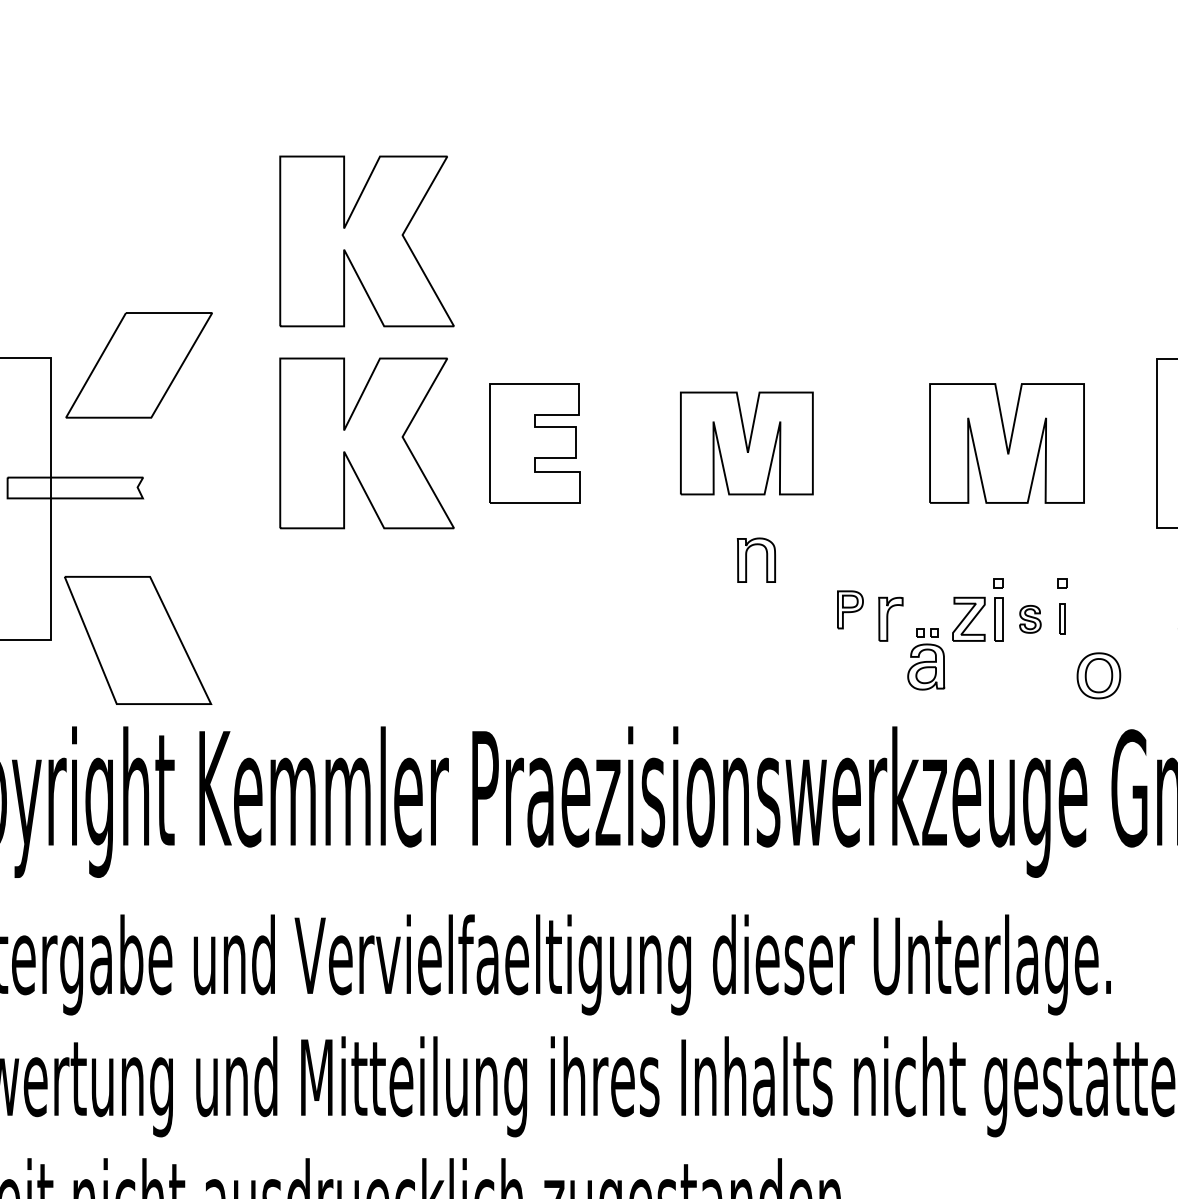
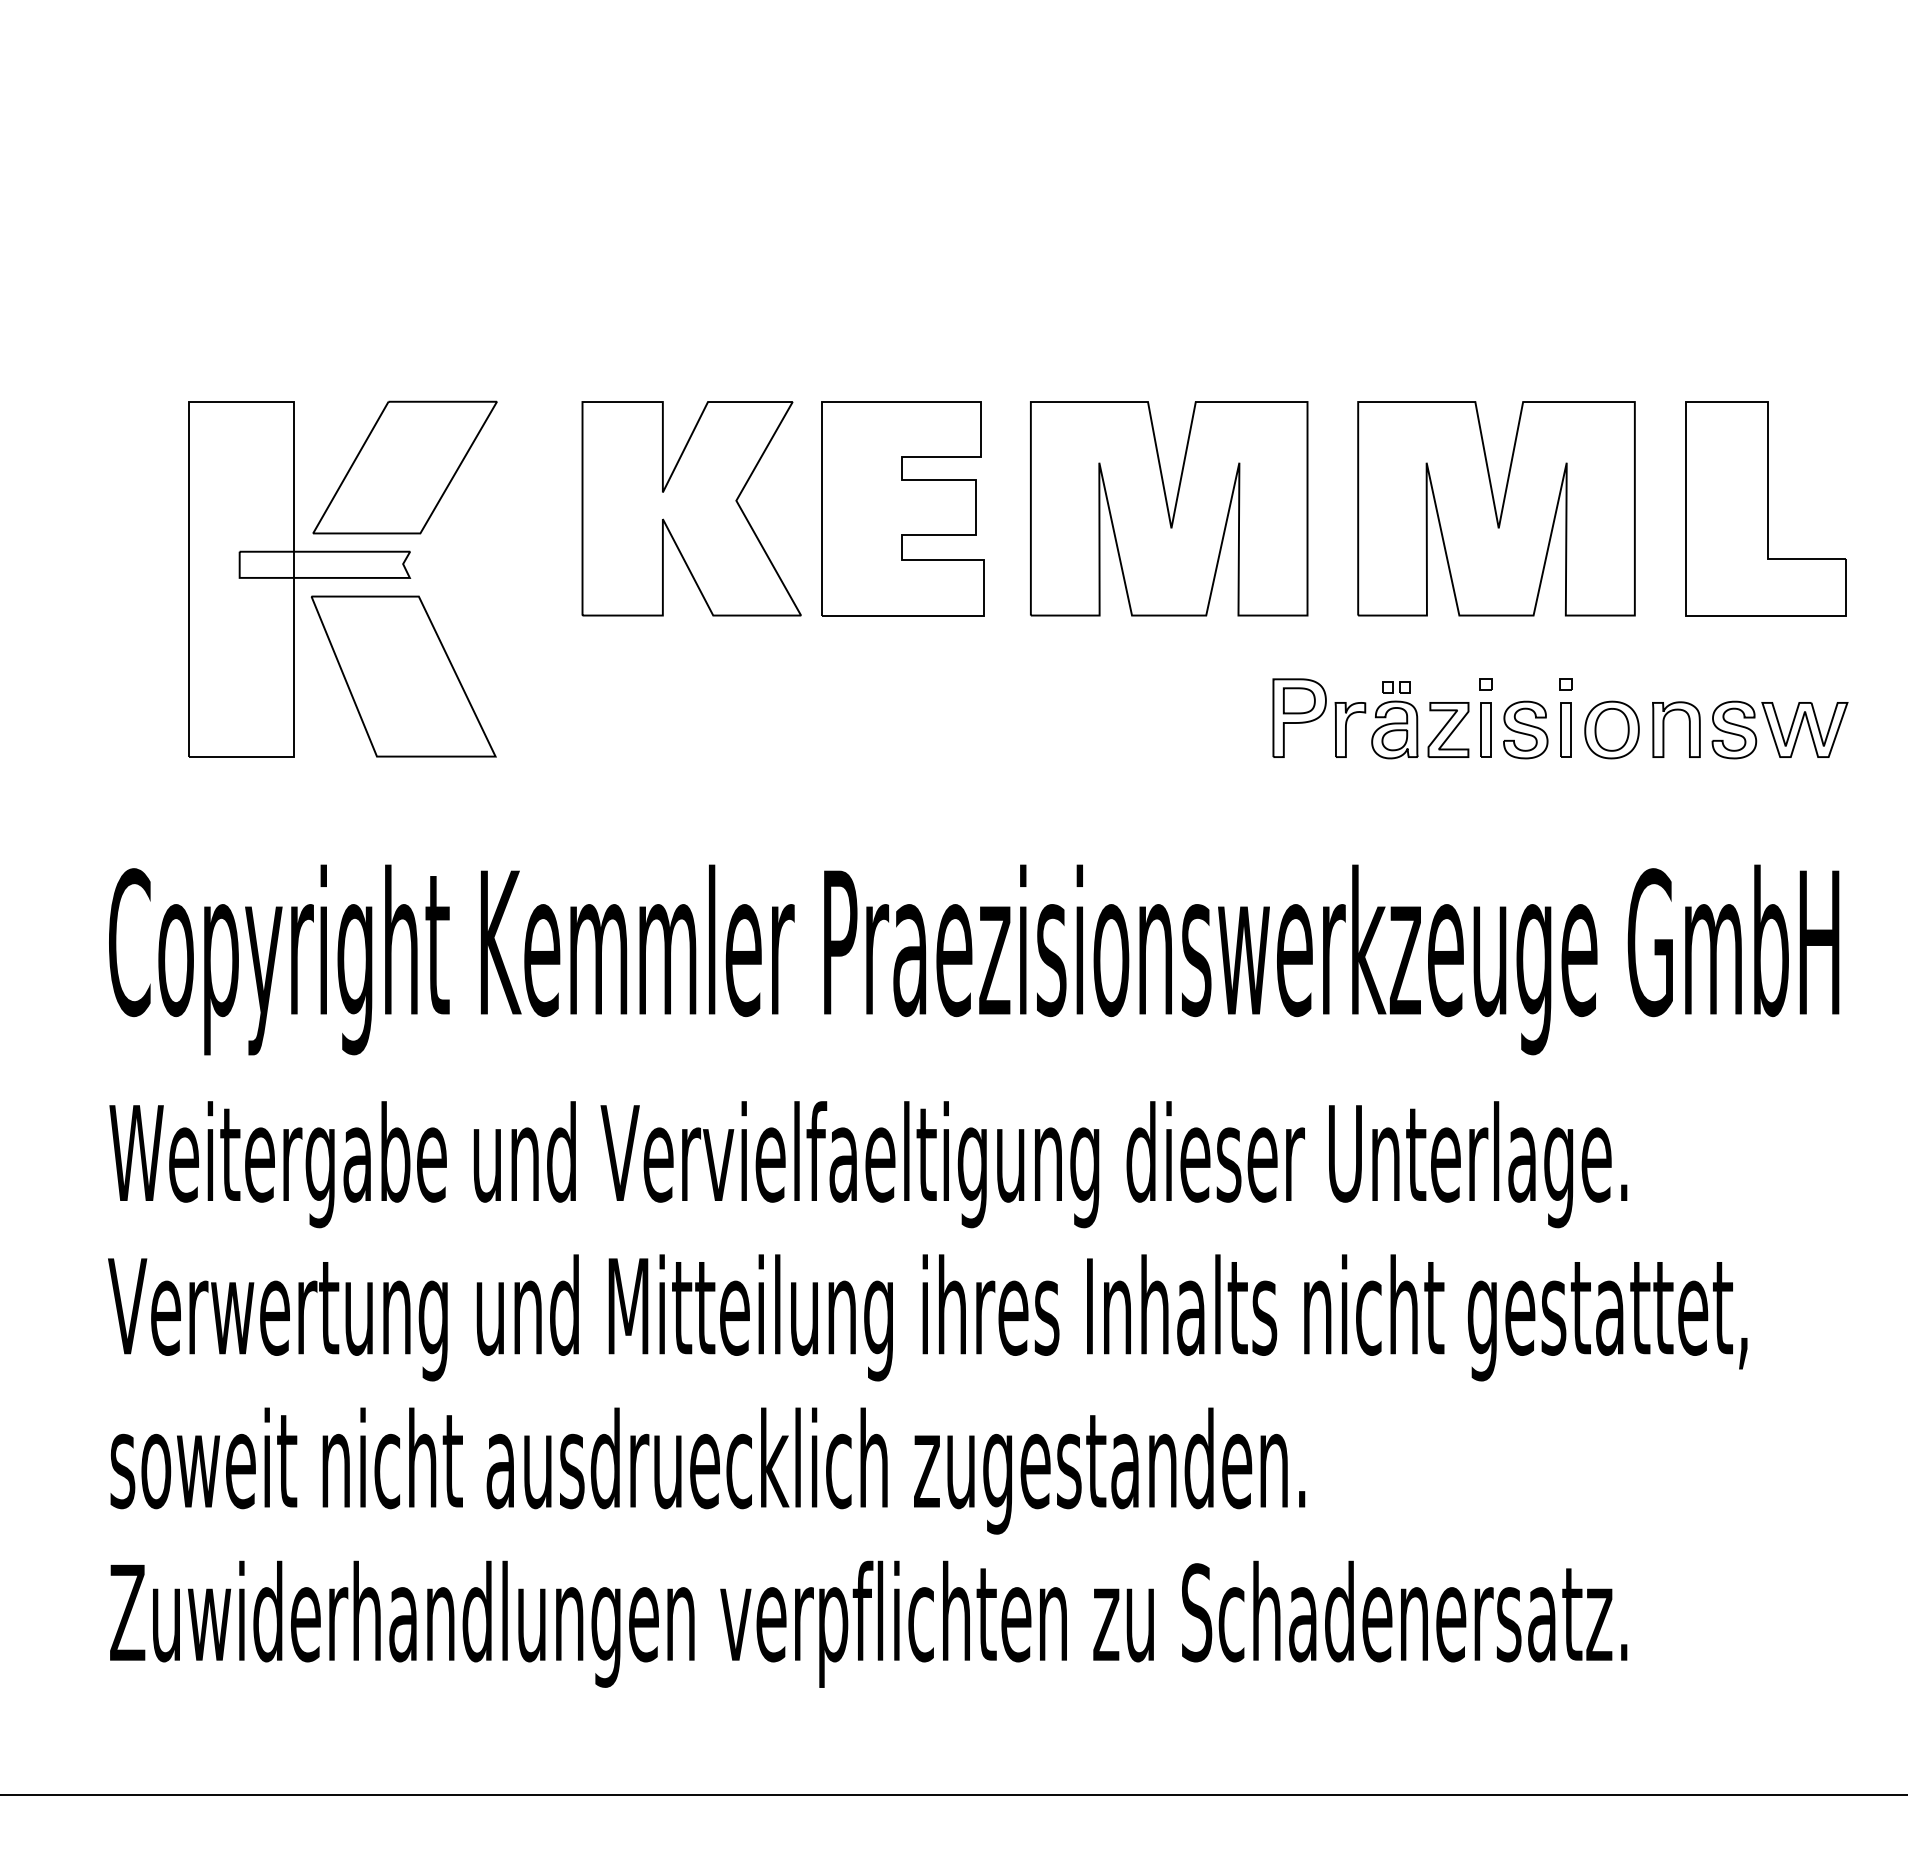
part: (366, 241) -> (691, 254), removed
part: (138, 365) -> (404, 467), moved
part: (534, 443) -> (902, 508), size x1.43
part: (747, 443) -> (1169, 508), size x1.67
part: (1007, 443) -> (1496, 508), size x1.43
part: (747, 560) -> (1664, 729), moved
part: (850, 609) -> (1299, 717), size x1.67
part: (1030, 618) -> (1525, 729), size x1.67
part: (1061, 618) -> (1565, 729), size x1.43
part: (137, 640) -> (403, 676), moved
part: (925, 659) -> (1394, 720), moved
part: (1098, 675) -> (1611, 729), moved

